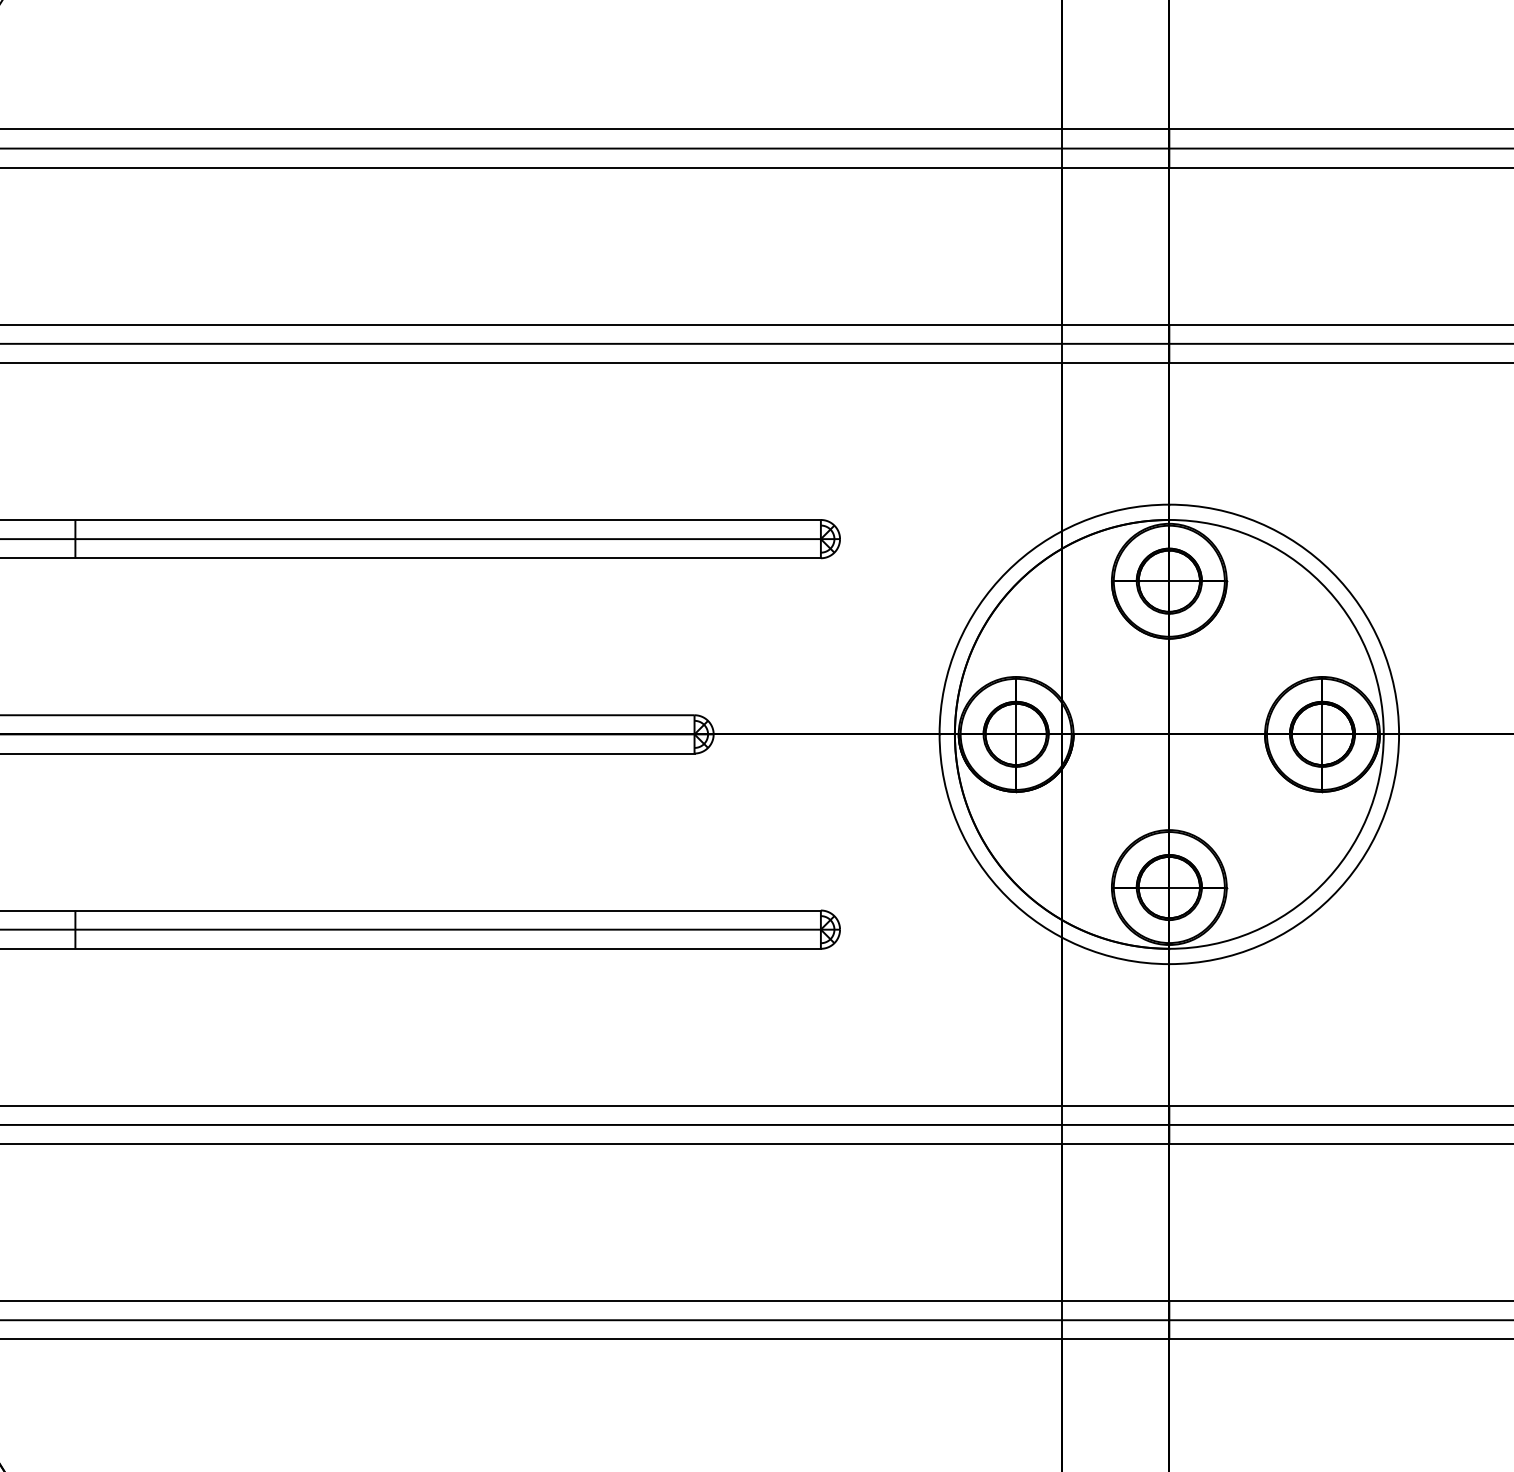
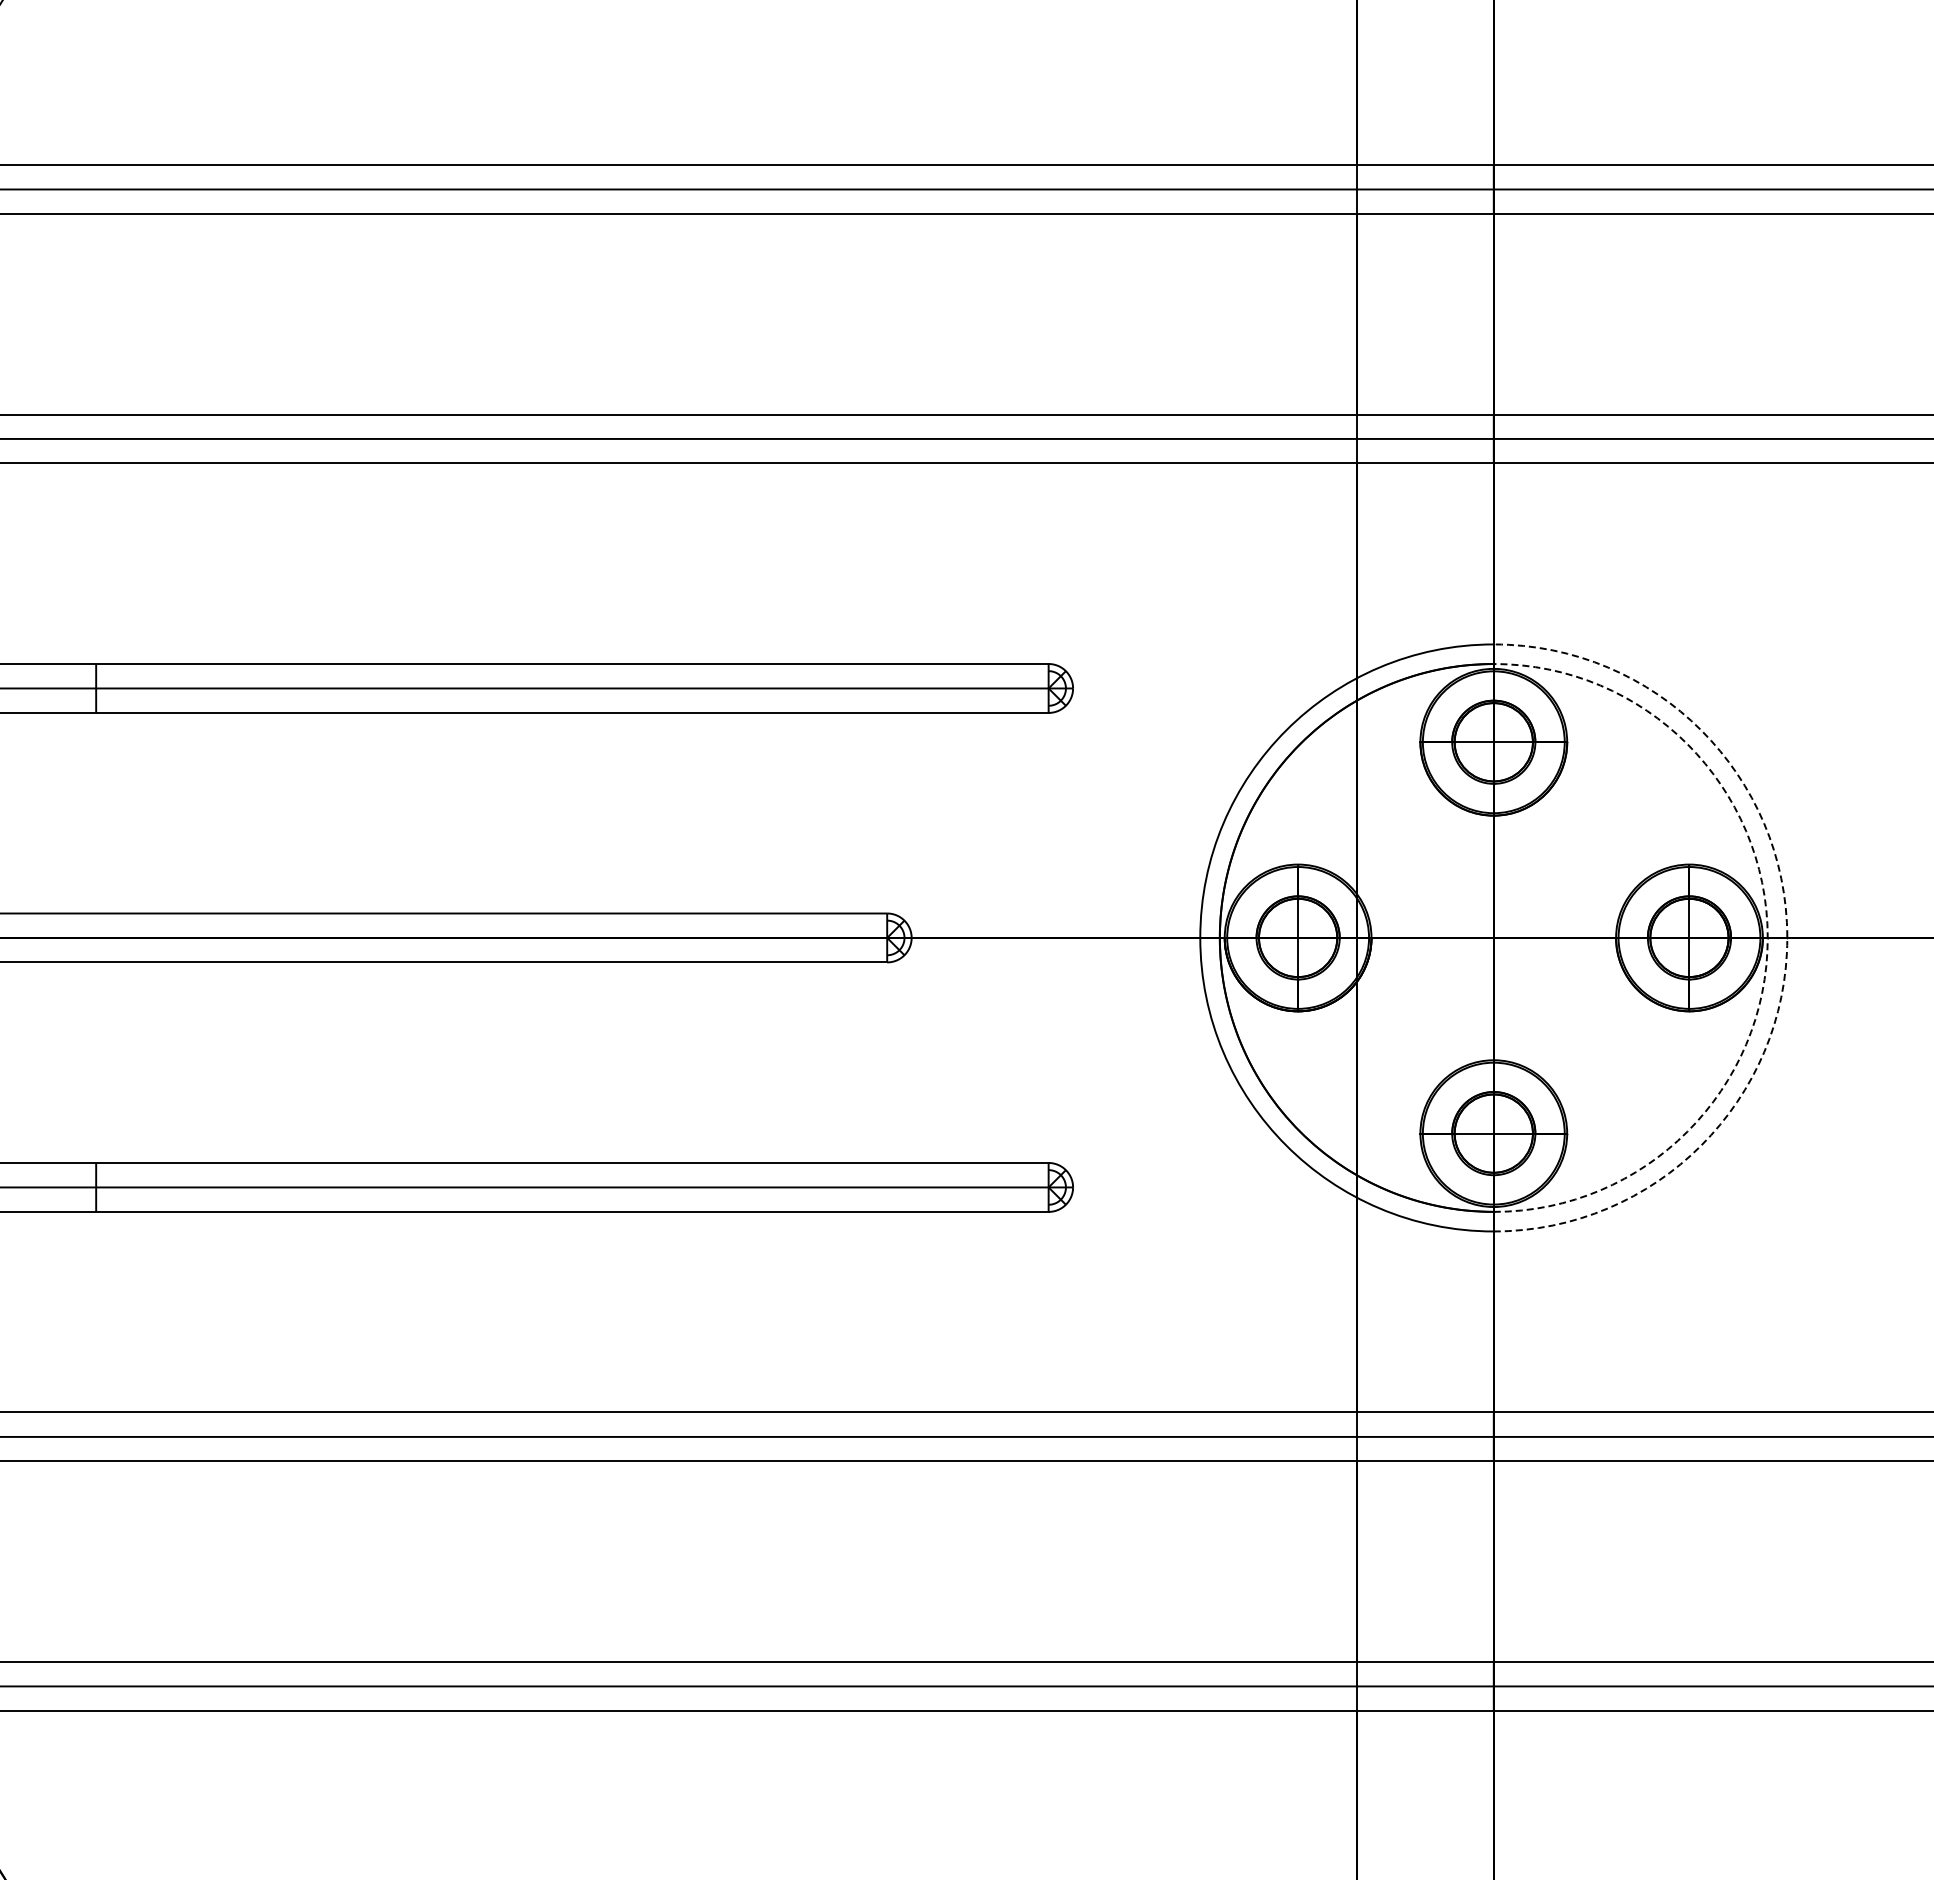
arc: (1383, 734) -> (1767, 937), solid -> dashed
arc: (1399, 734) -> (1787, 937), solid -> dashed

